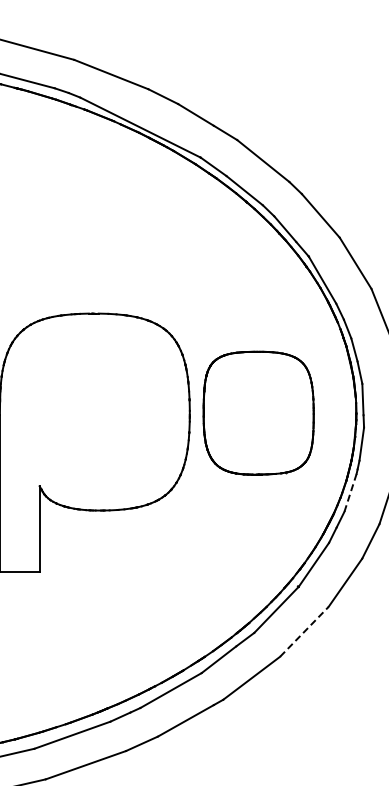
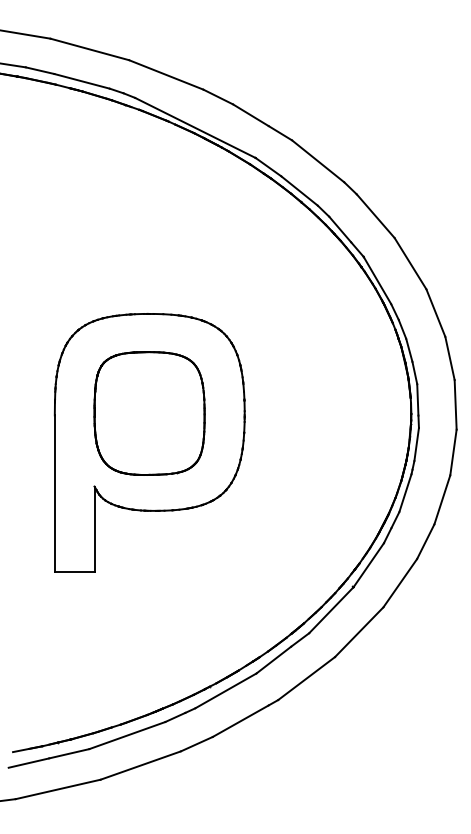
part: (258, 413) -> (149, 413), moved
line: (350, 493) -> (405, 493), dashed -> solid
line: (304, 632) -> (359, 632), dashed -> solid

